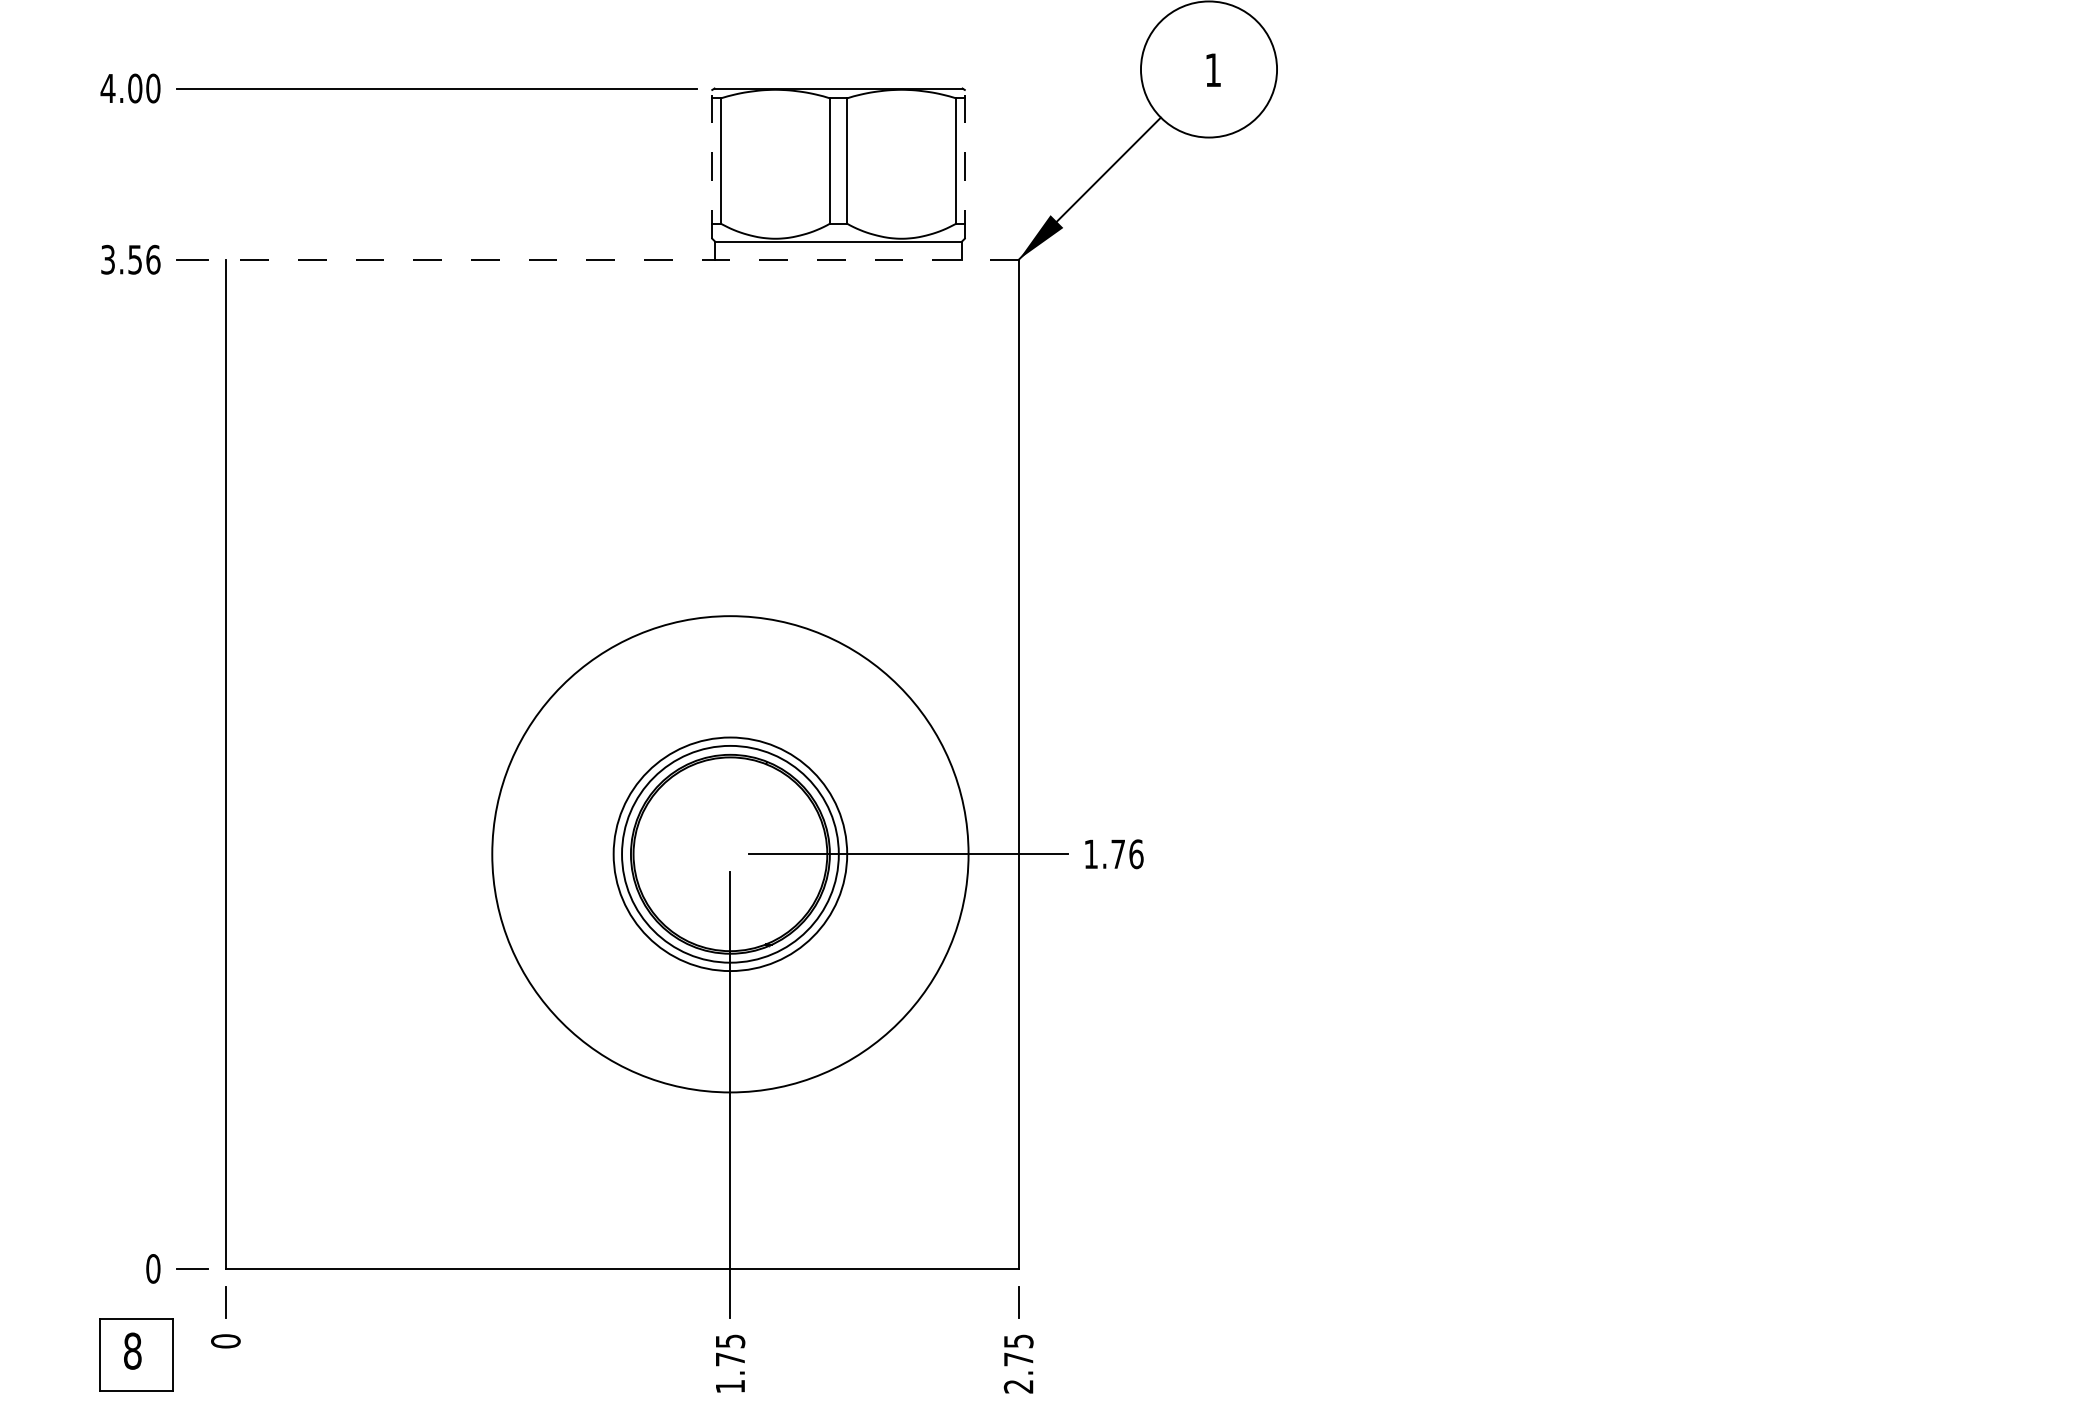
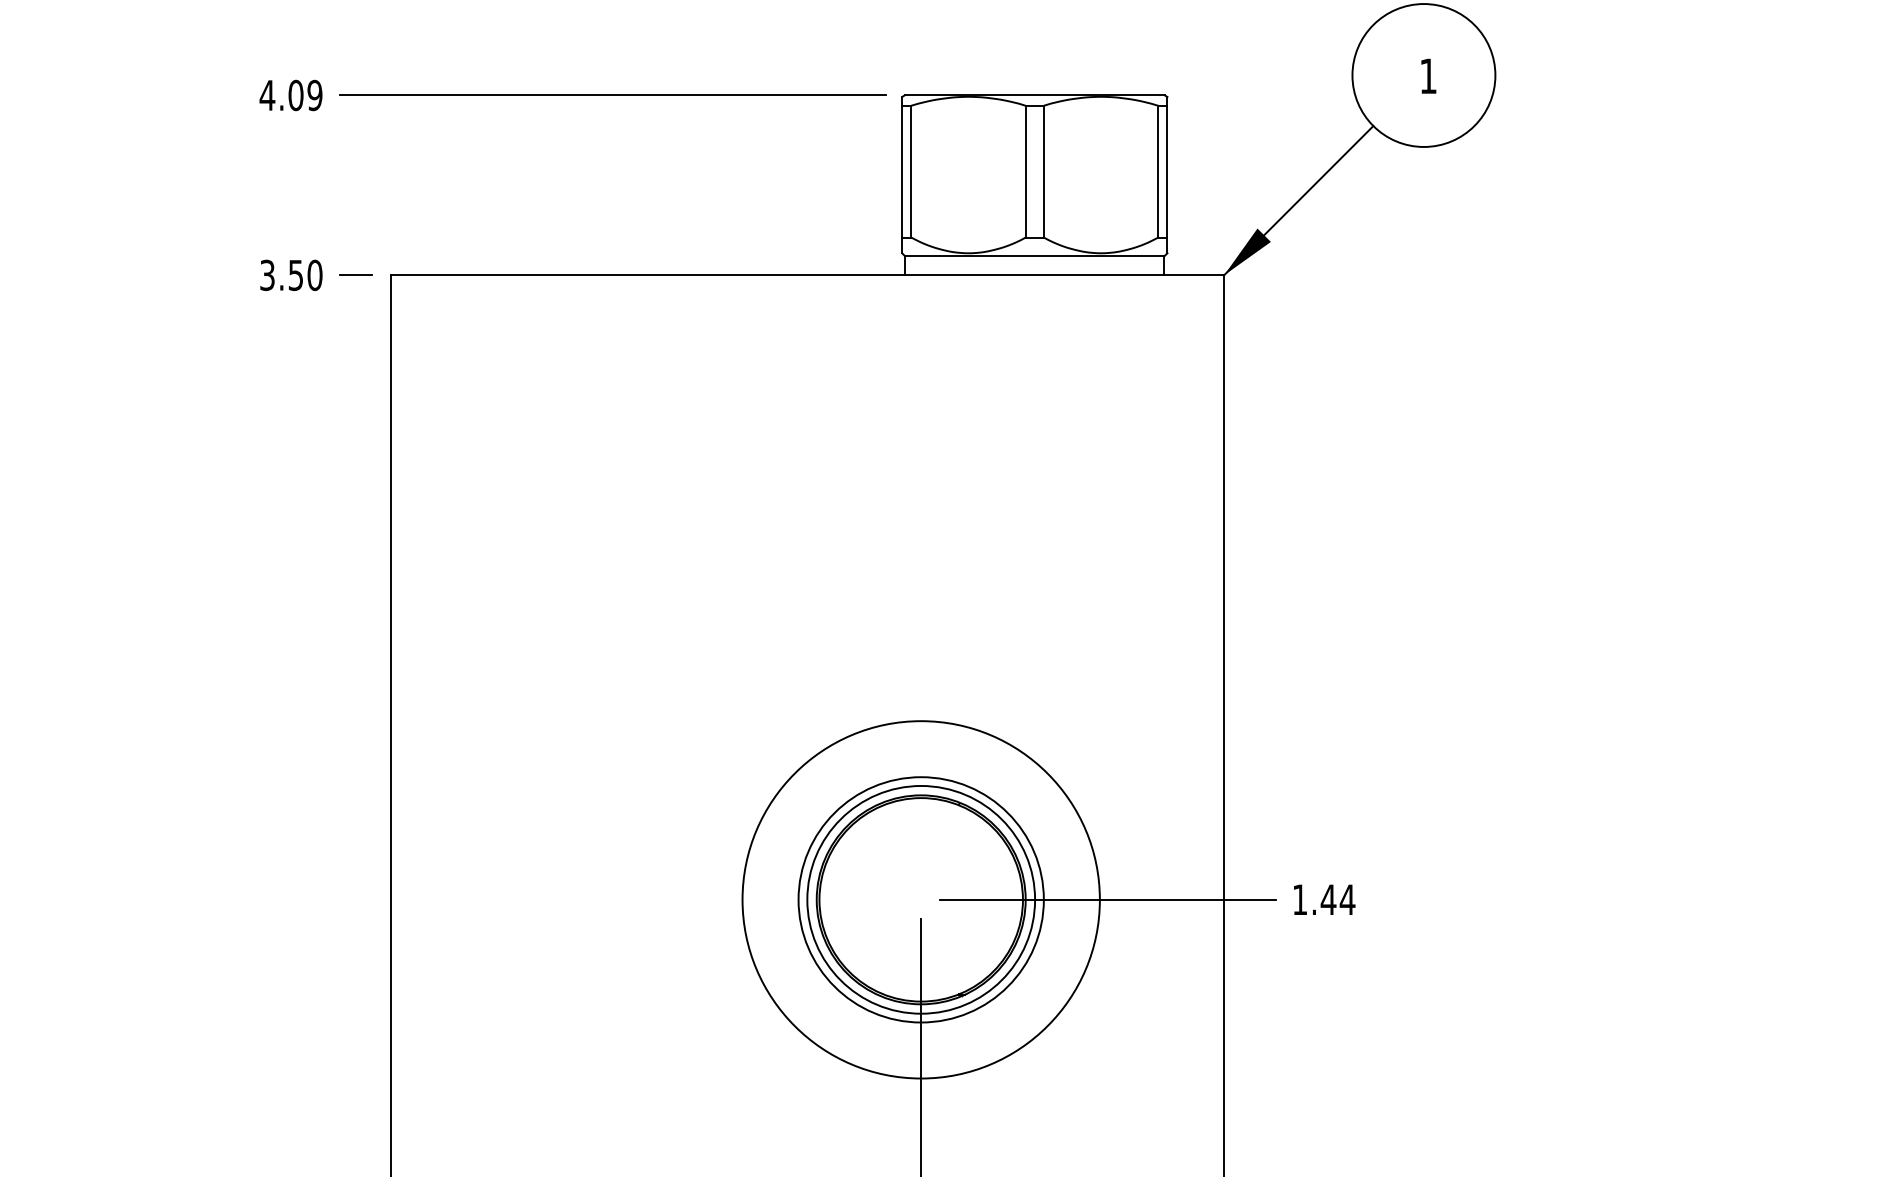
text: (153, 88) -> (315, 95), 4.00 -> 4.09
line: (712, 164) -> (902, 175), dashed -> solid
line: (964, 164) -> (1167, 175), dashed -> solid
text: (153, 259) -> (315, 275), 3.56 -> 3.50
line: (621, 259) -> (806, 275), dashed -> solid
circle: (730, 854) -> (921, 900), size x0.71
text: (1126, 854) -> (1337, 900), 1.76 -> 1.44

